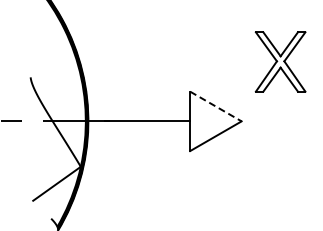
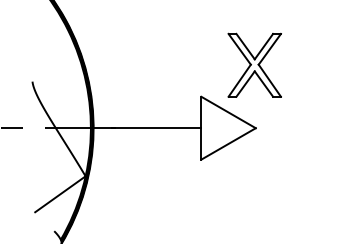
part: (280, 61) -> (254, 64), moved
line: (215, 106) -> (228, 112), dashed -> solid

